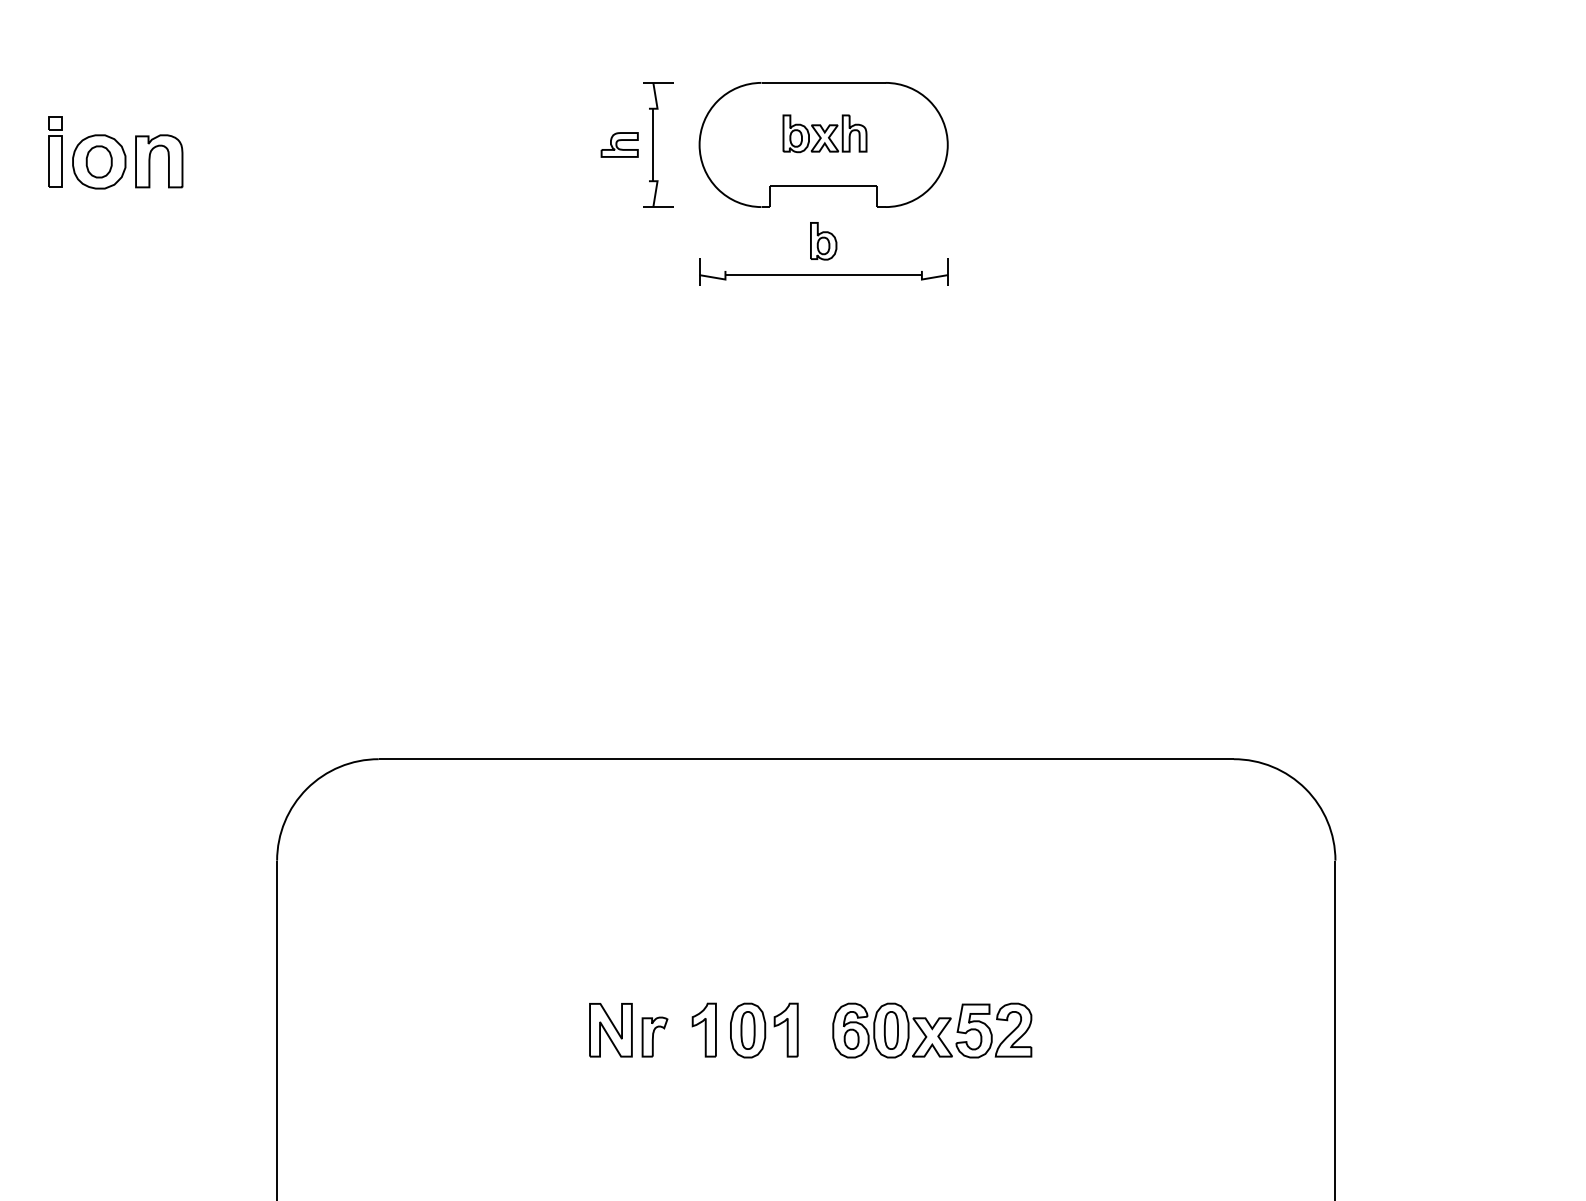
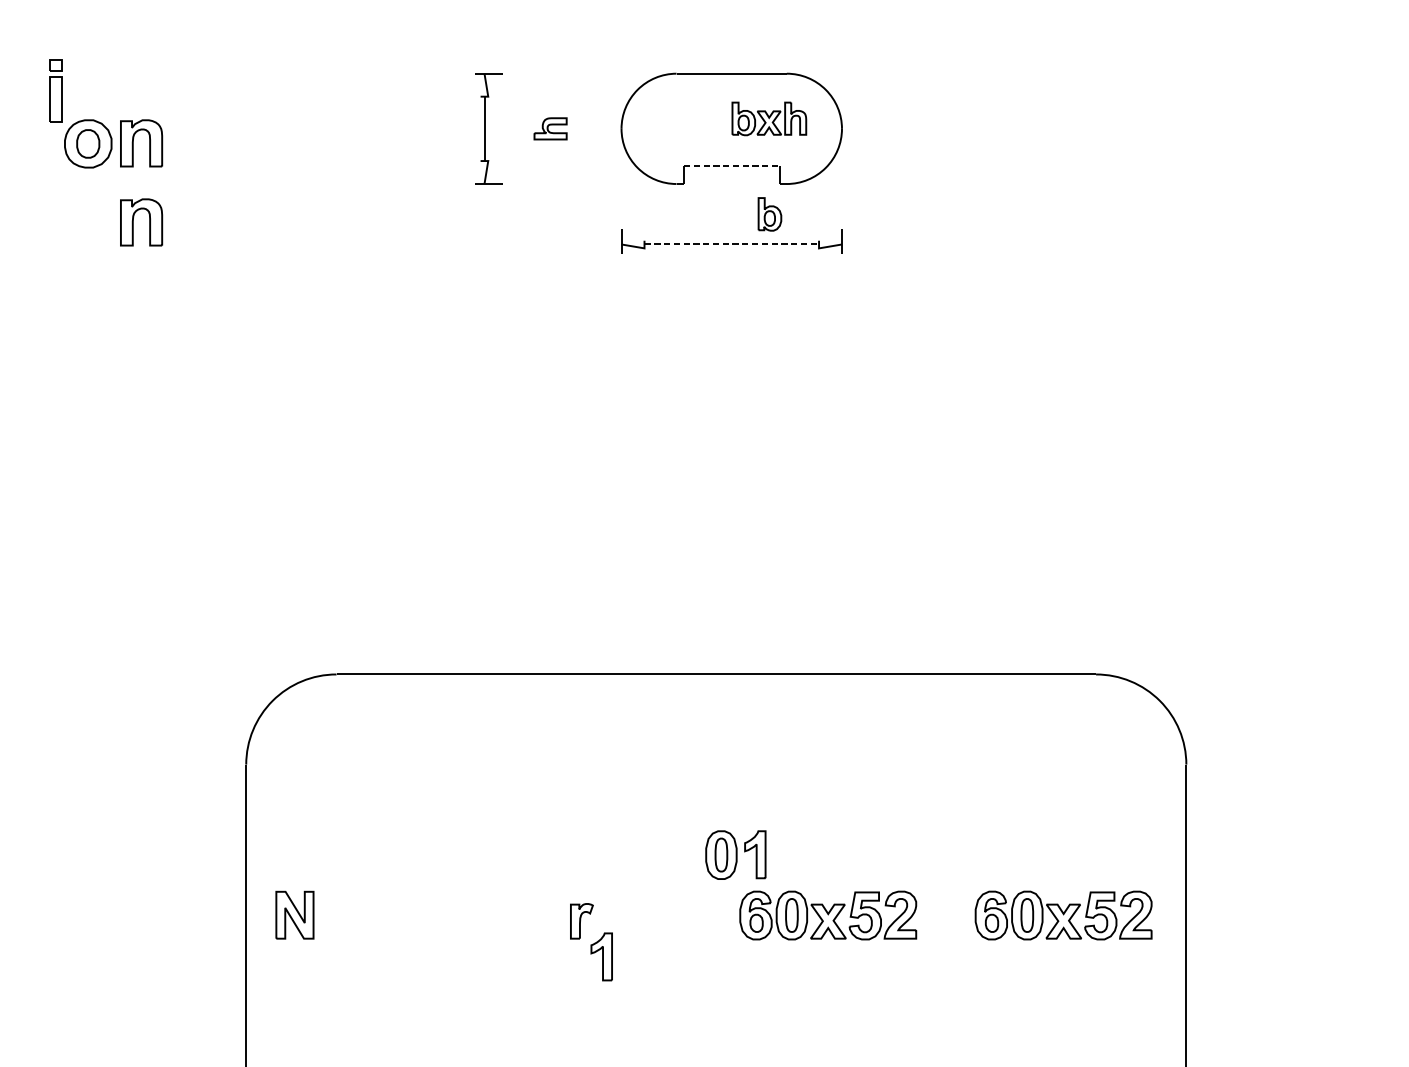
part: (824, 133) -> (768, 118), moved
part: (658, 144) -> (489, 128), moved
part: (55, 151) -> (55, 90), moved
line: (823, 186) -> (731, 165), solid -> dashed
part: (823, 241) -> (769, 214), moved
part: (150, 250) -> (133, 222), added
line: (824, 275) -> (732, 244), solid -> dashed
part: (703, 1029) -> (601, 956), moved
part: (610, 1030) -> (294, 915), moved
part: (764, 1030) -> (736, 855), moved
part: (1197, 1030) -> (1063, 915), added

